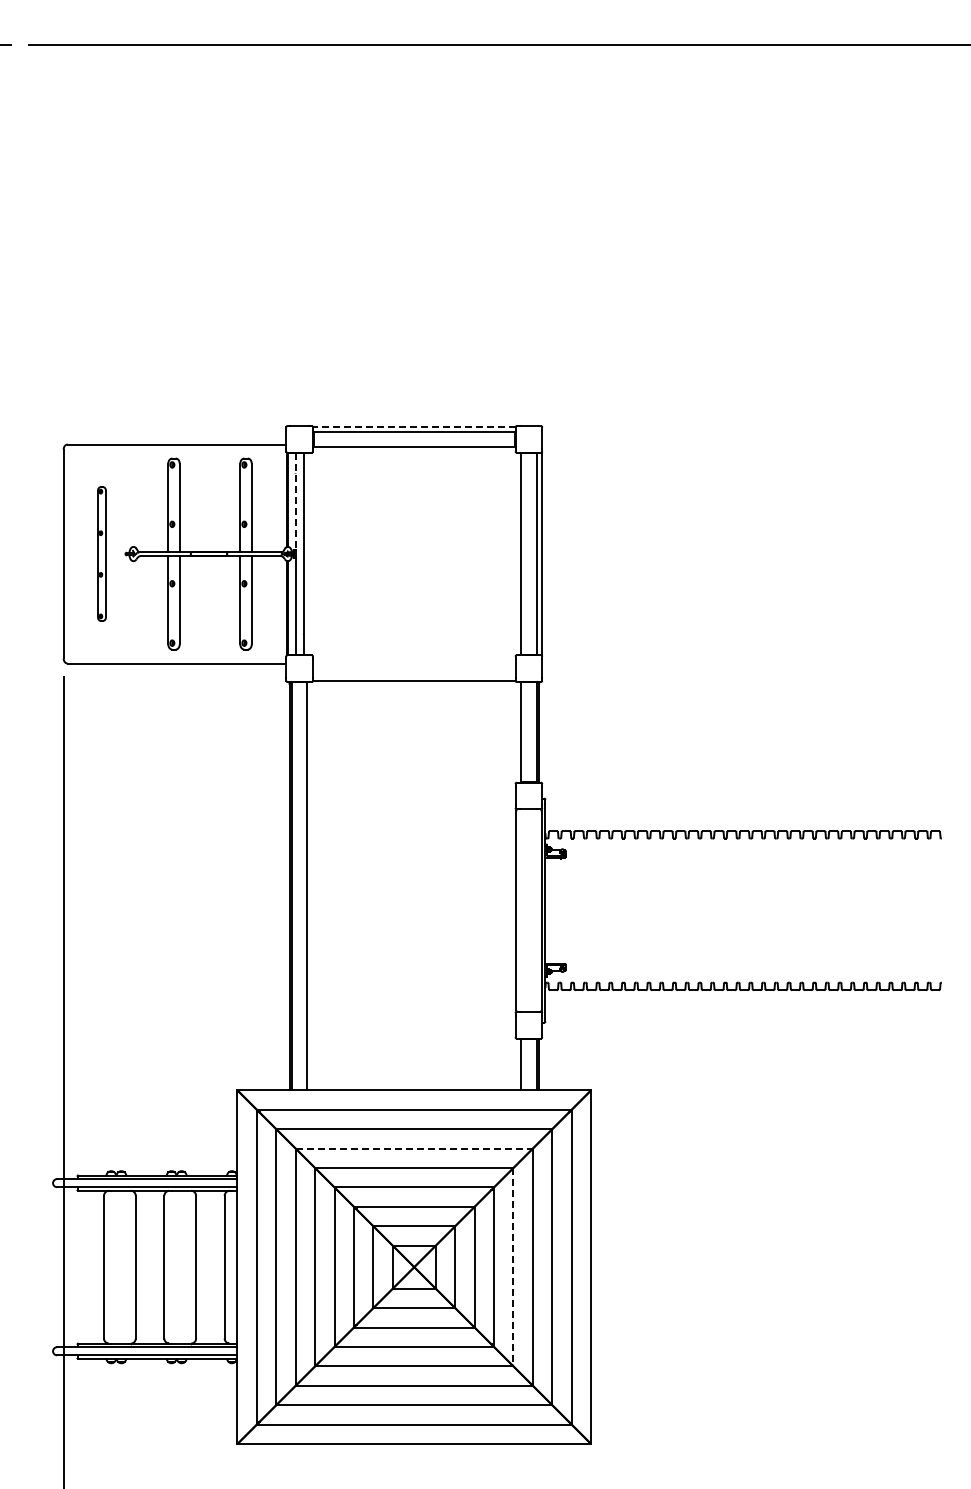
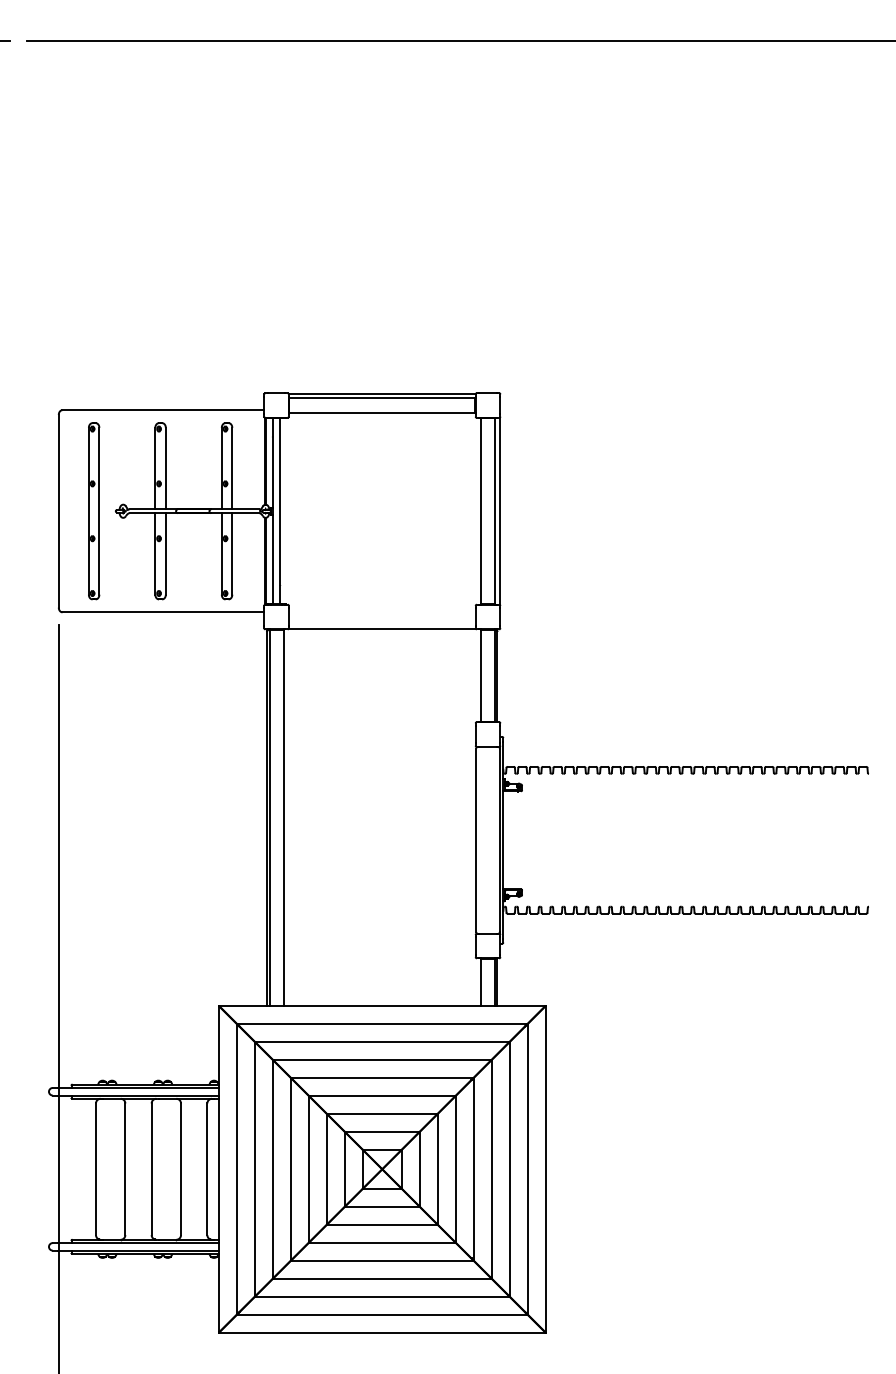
line: (413, 426) -> (381, 393), dashed -> solid
line: (295, 501) -> (272, 462), dashed -> solid
part: (101, 553) -> (93, 510), size x1.43
line: (414, 1148) -> (382, 1059), dashed -> solid
line: (513, 1267) -> (473, 1169), dashed -> solid

